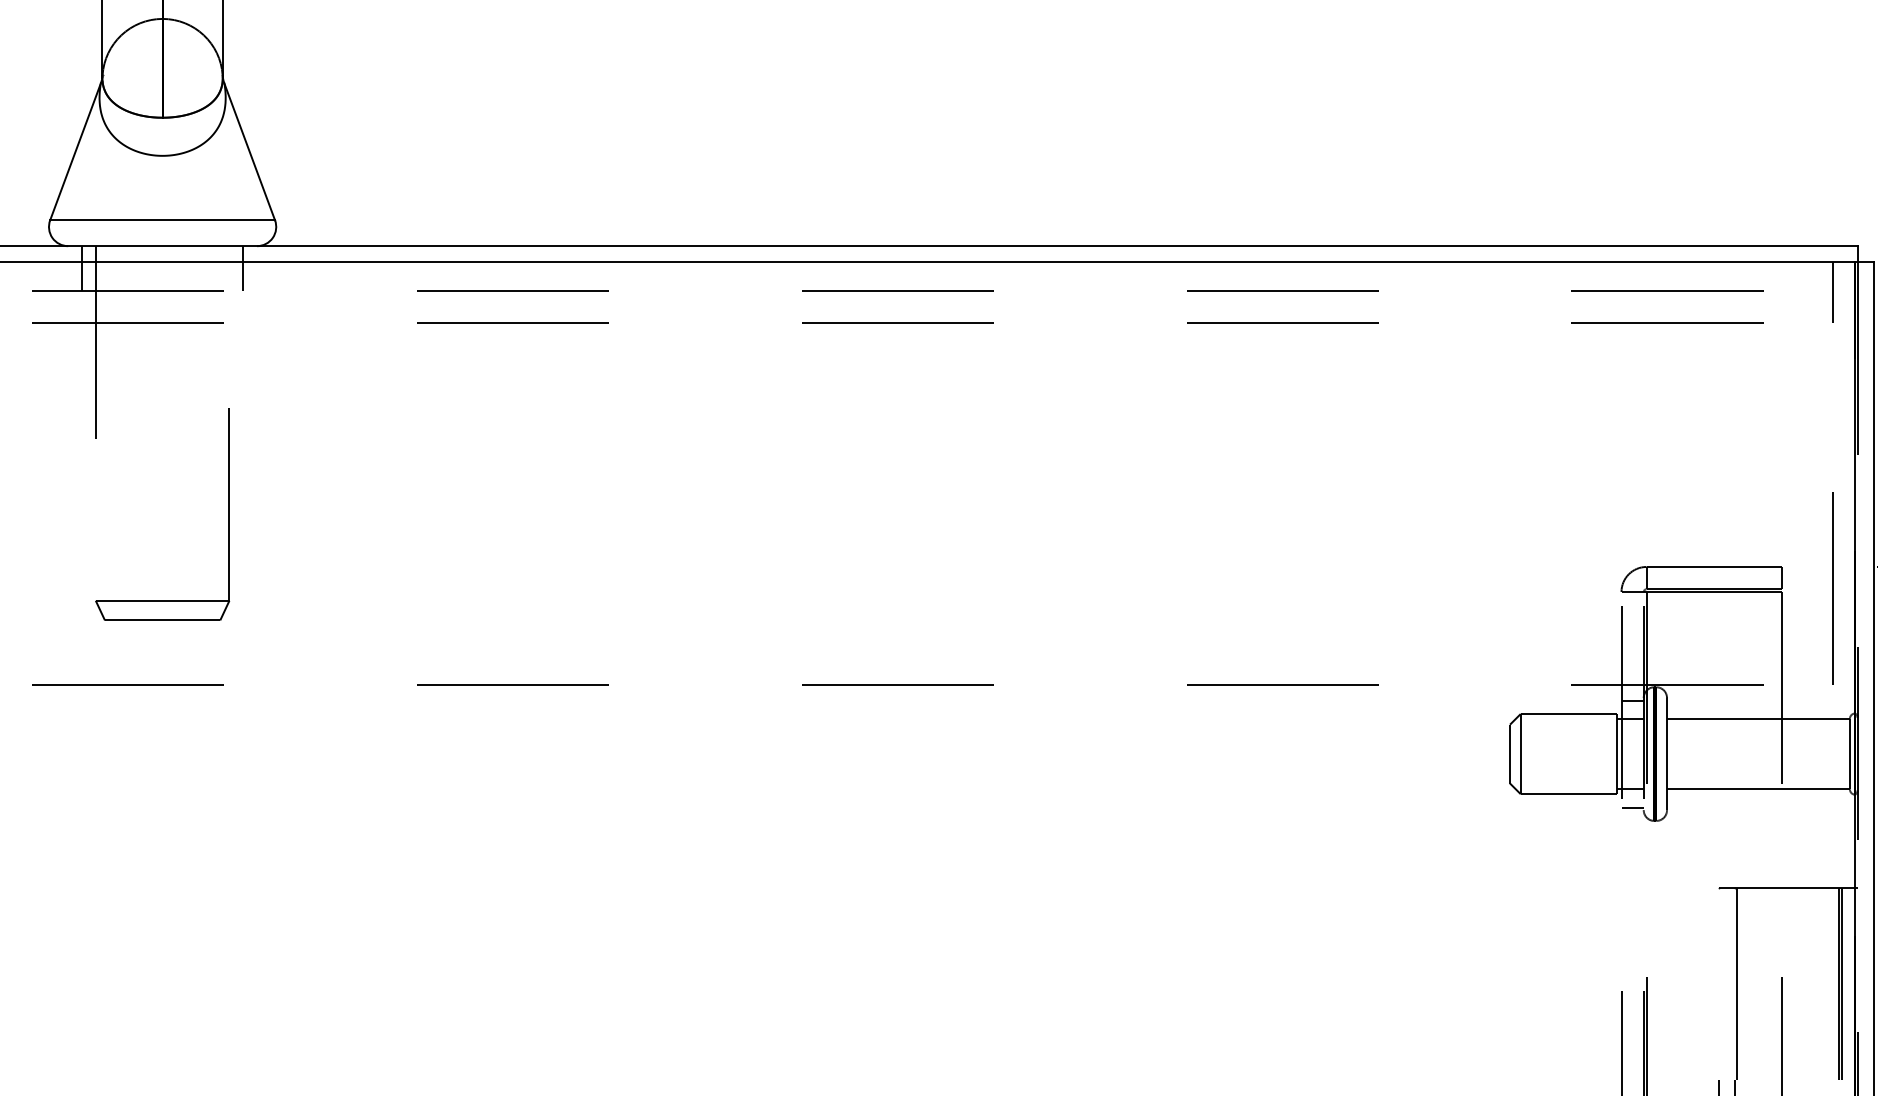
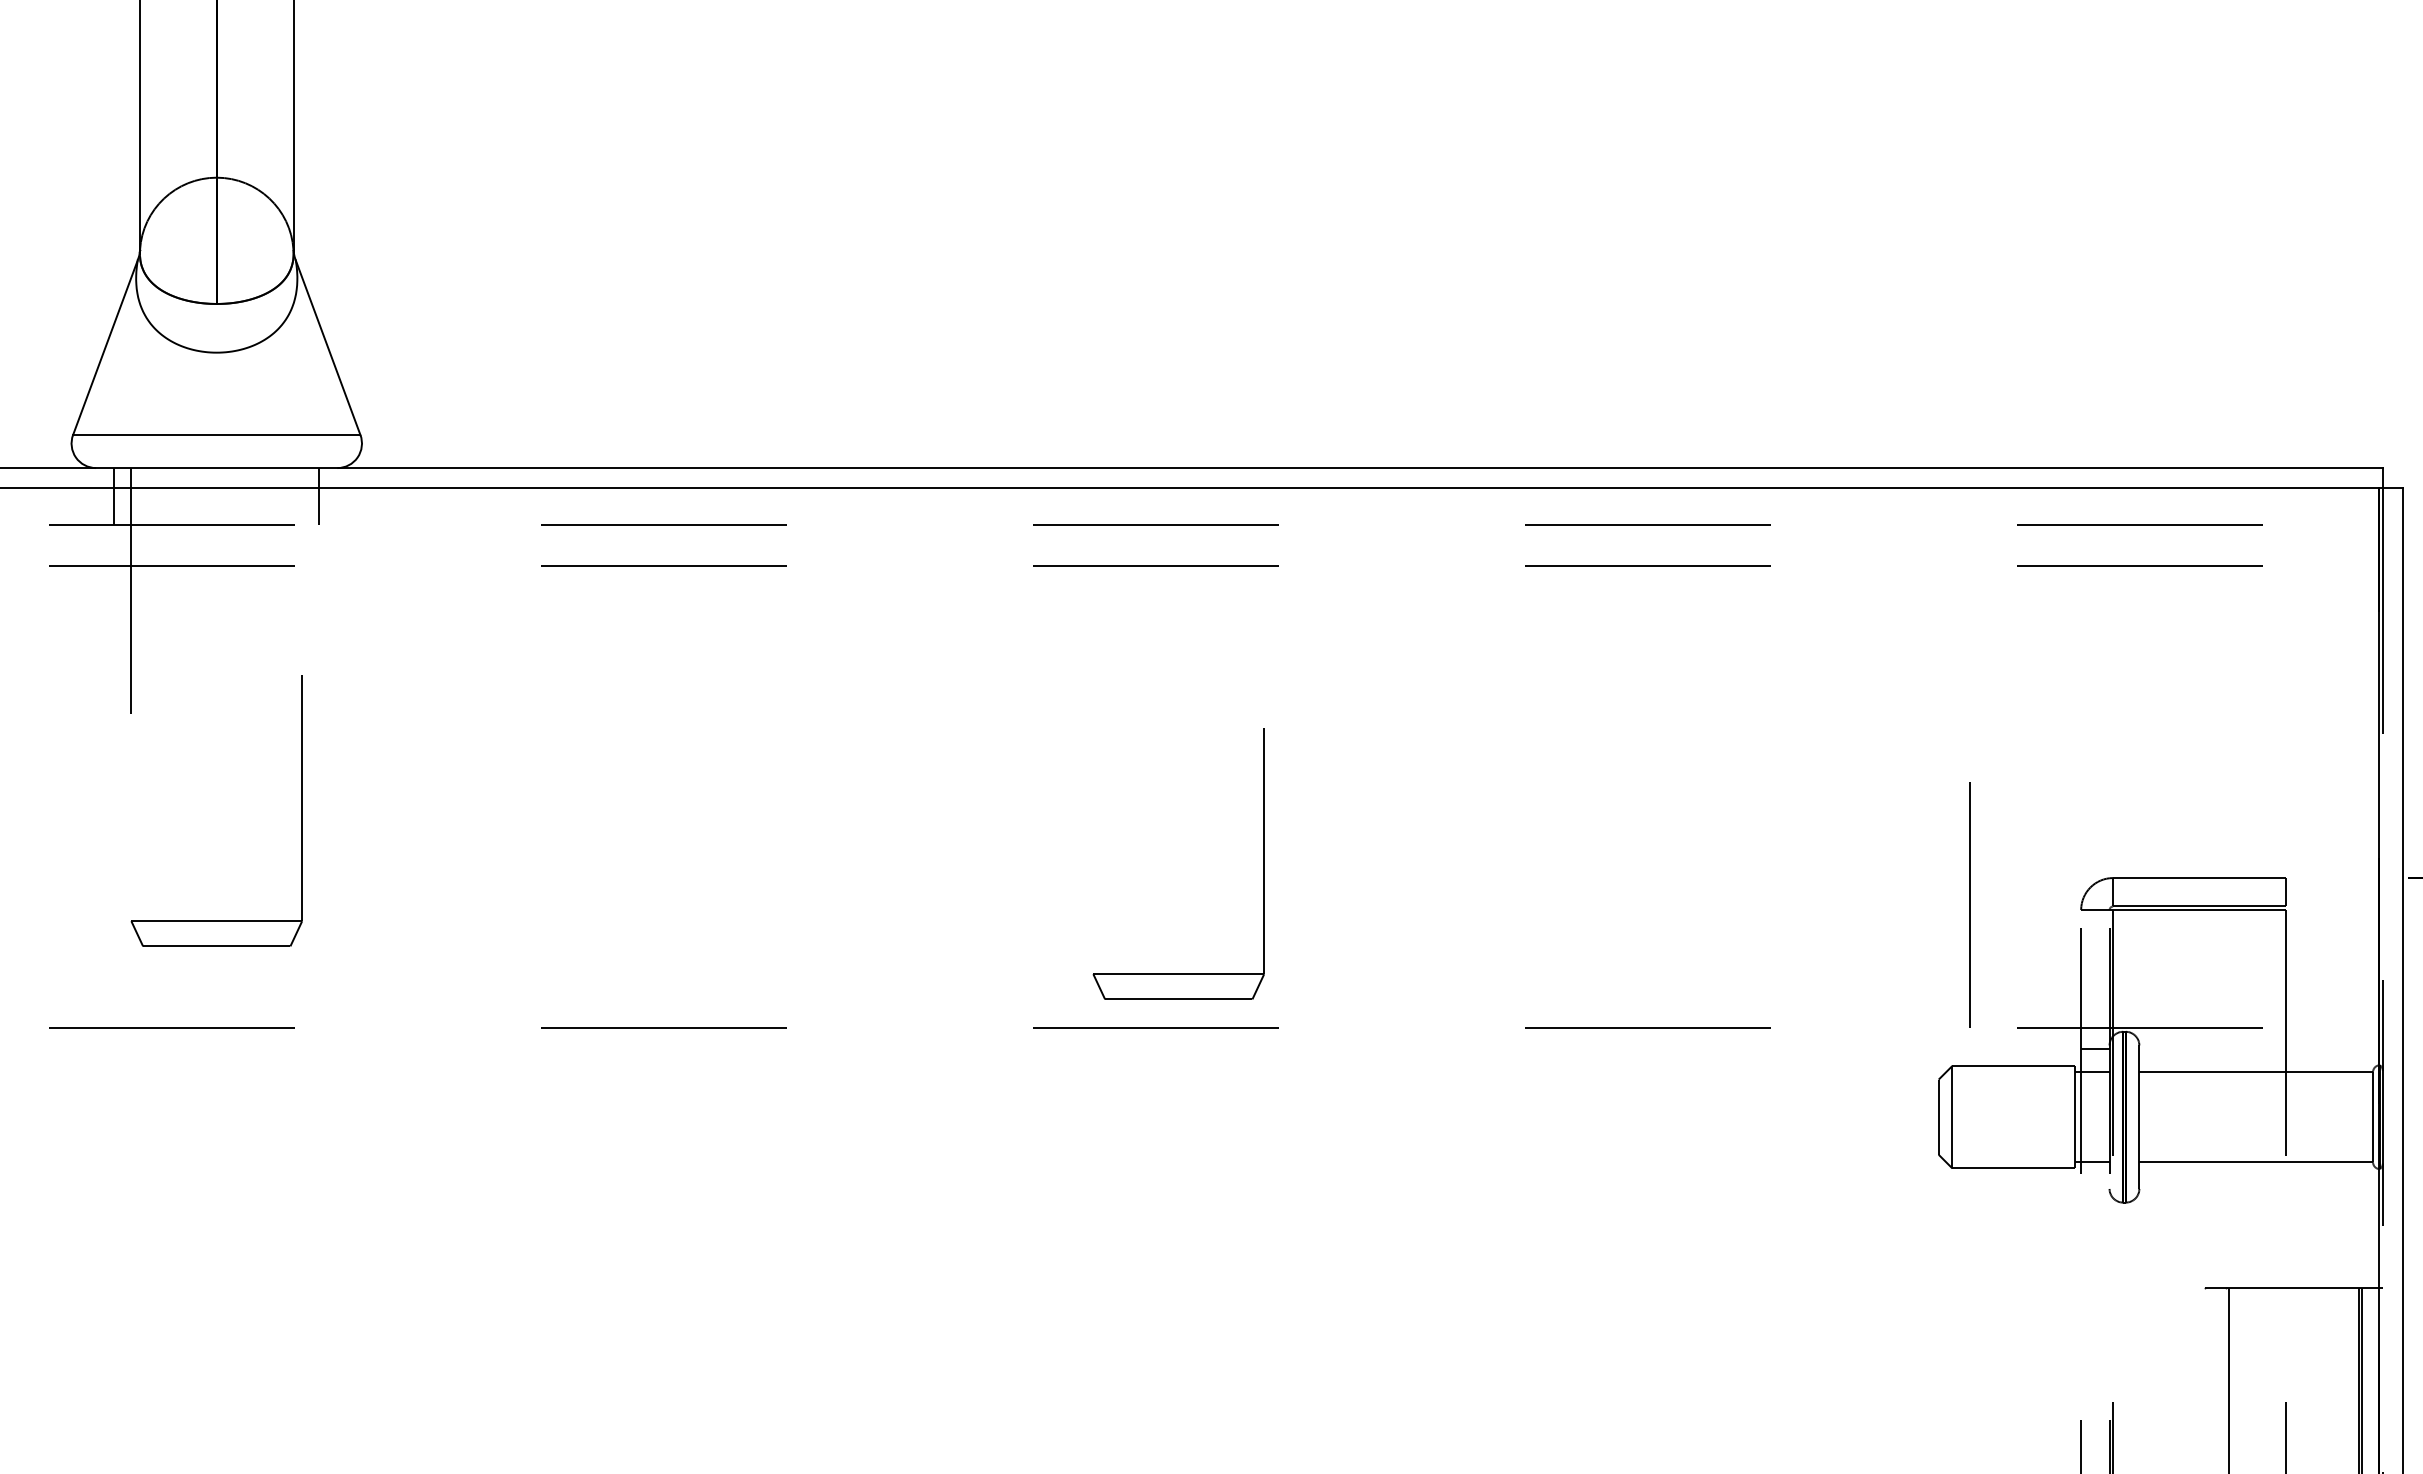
line: (1833, 292) -> (2352, 527), removed
part: (981, 555) -> (1263, 863), added
line: (1833, 587) -> (1969, 904), moved
line: (1632, 807) -> (2095, 1185), removed

